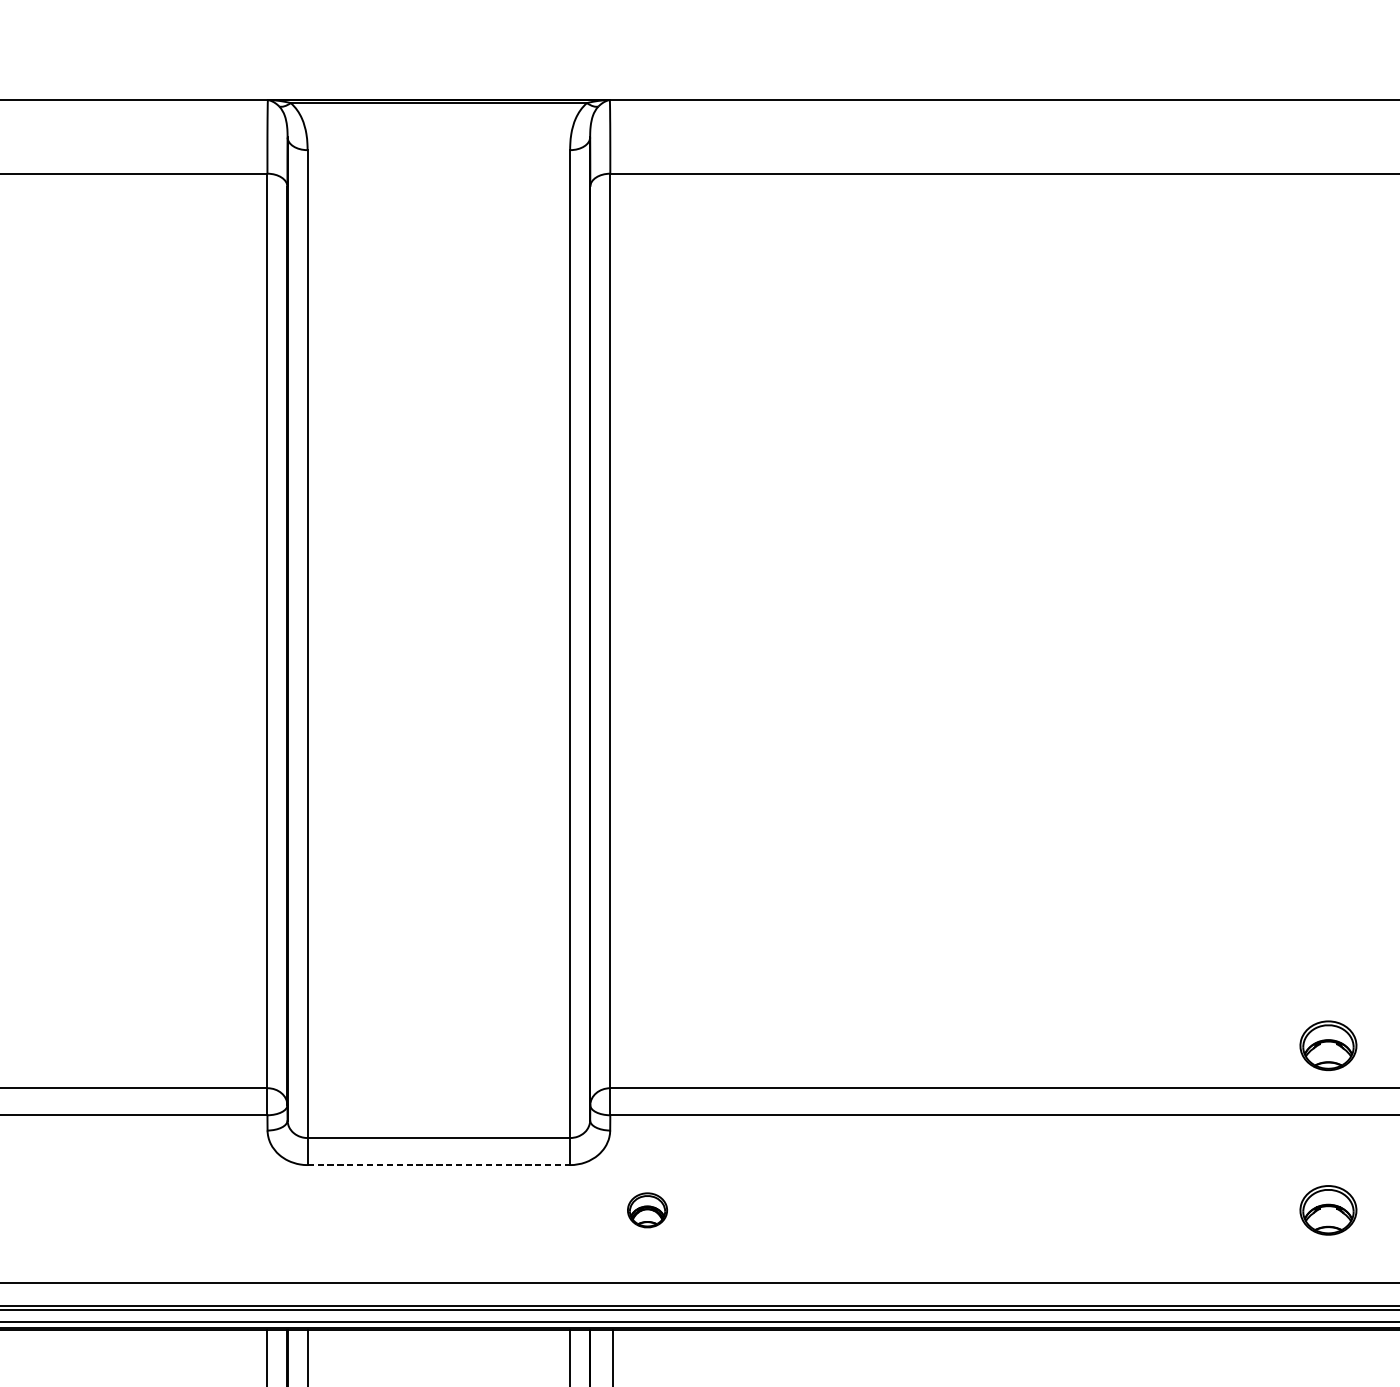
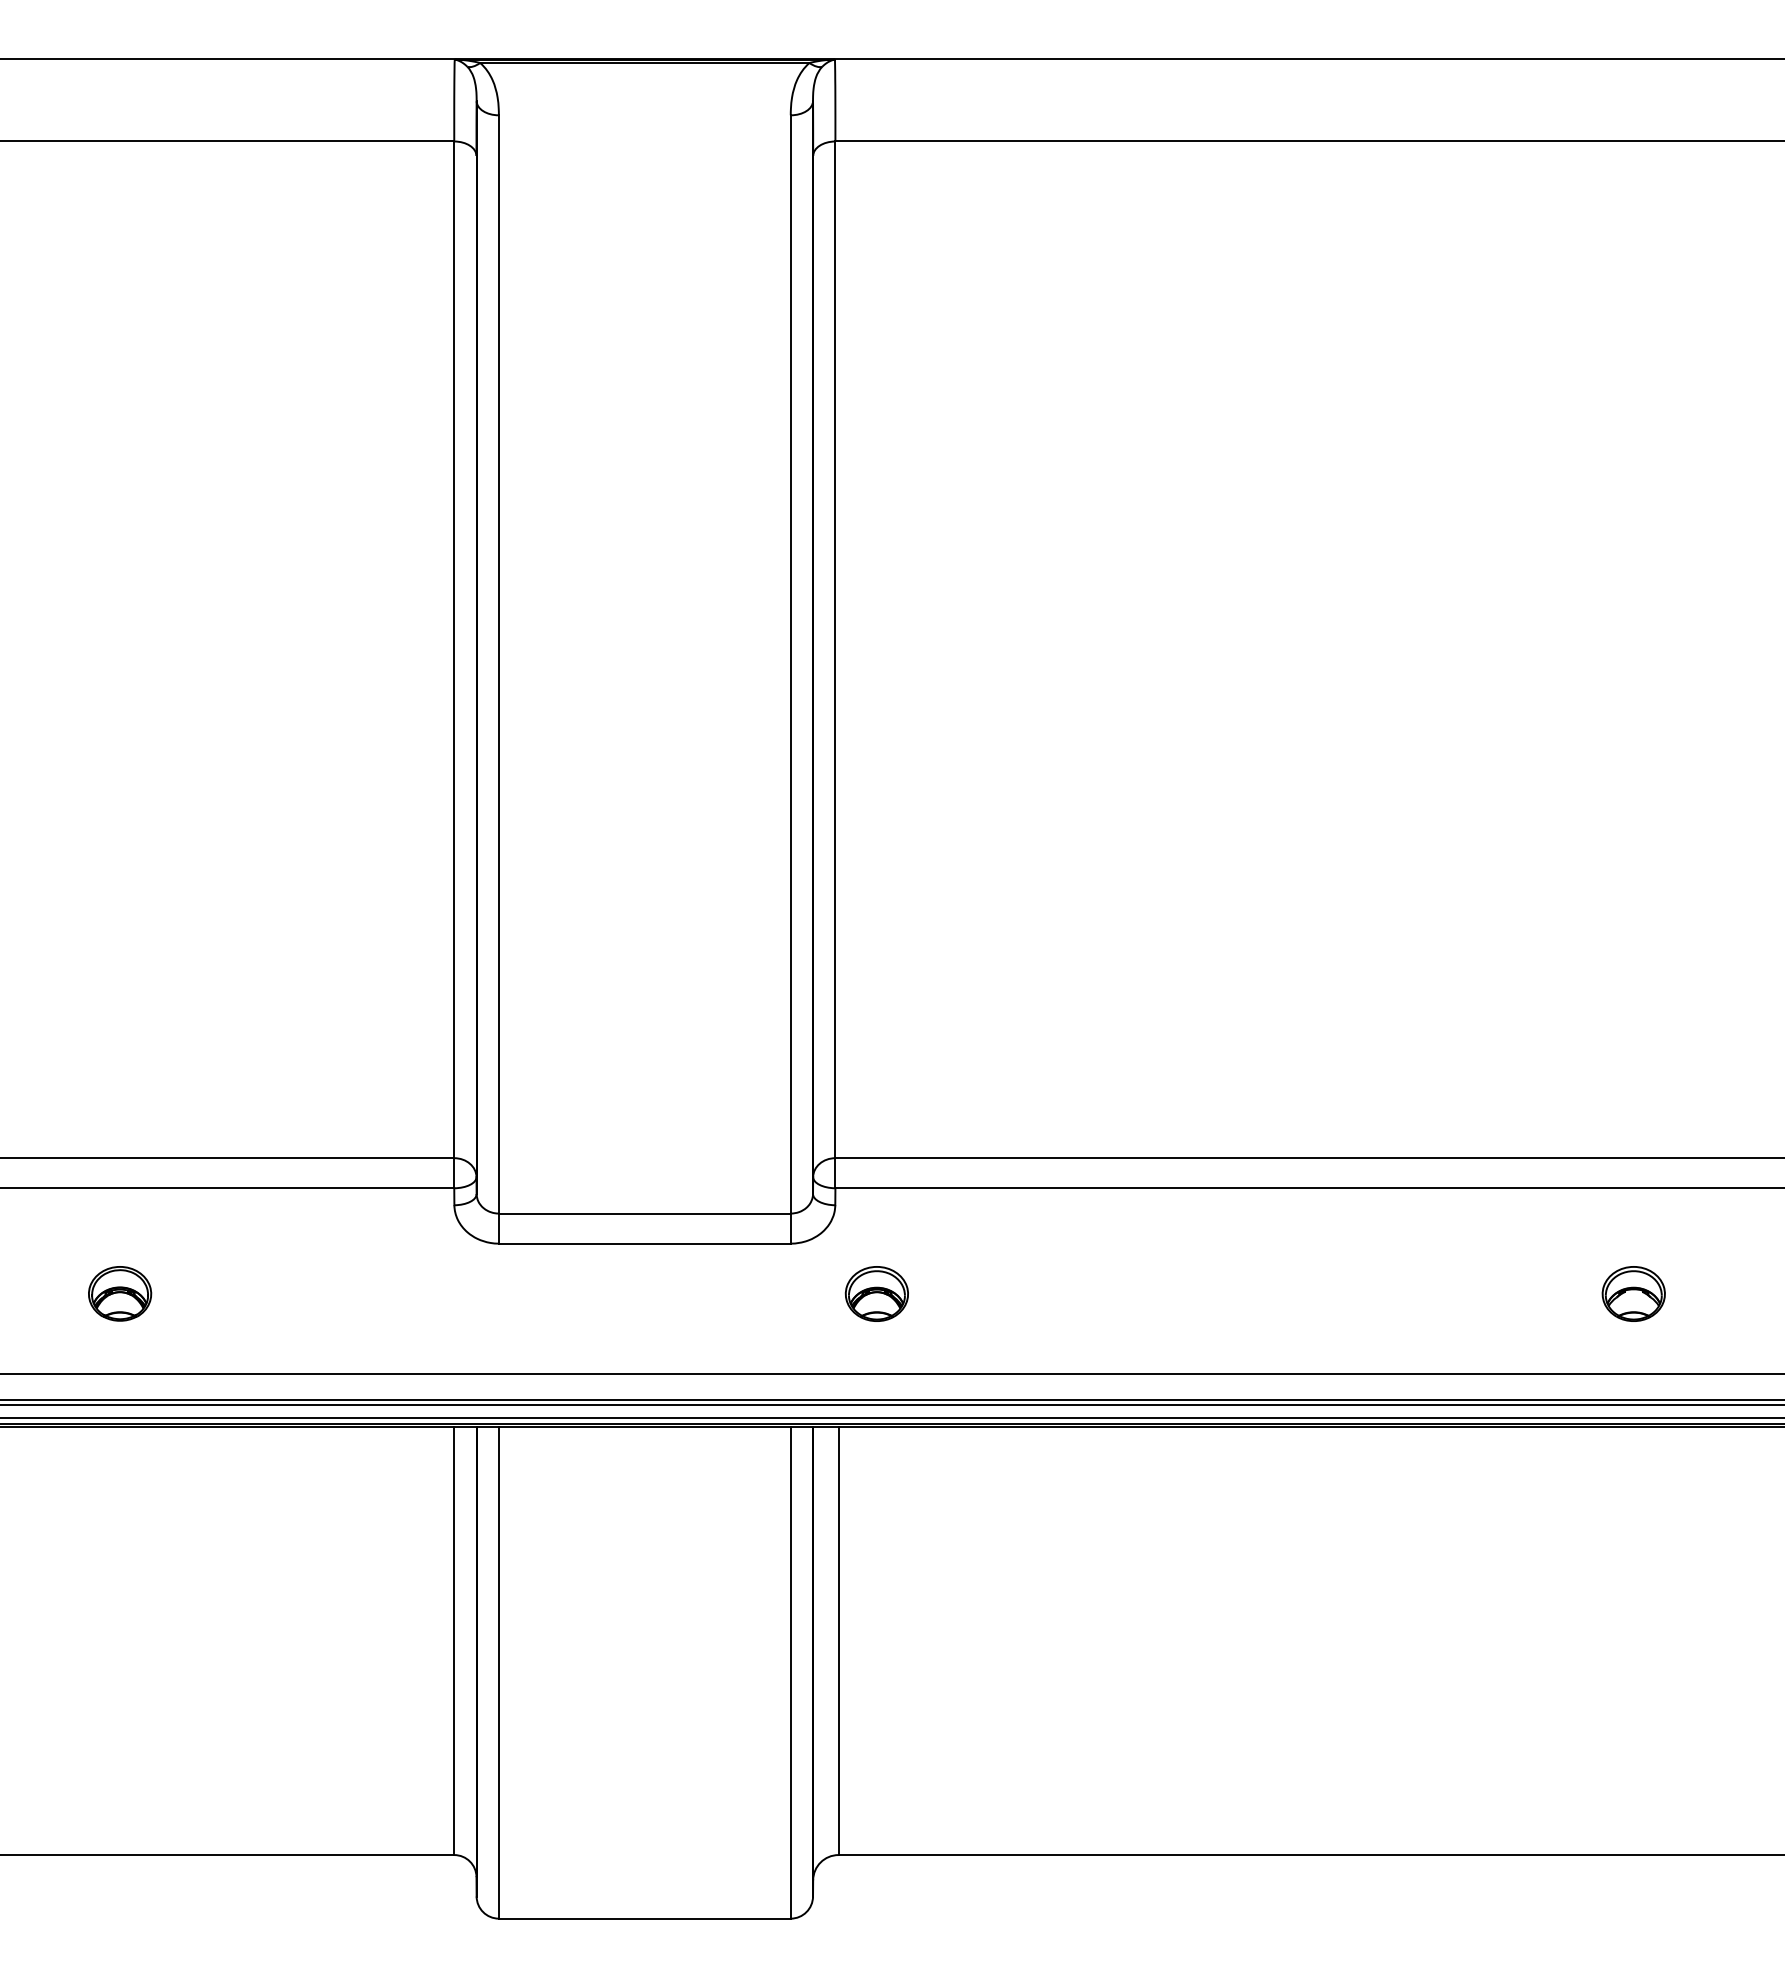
part: (1328, 1045) -> (1633, 1110), removed
line: (438, 1164) -> (644, 1243), dashed -> solid
part: (647, 1209) -> (876, 1293), size x1.43

